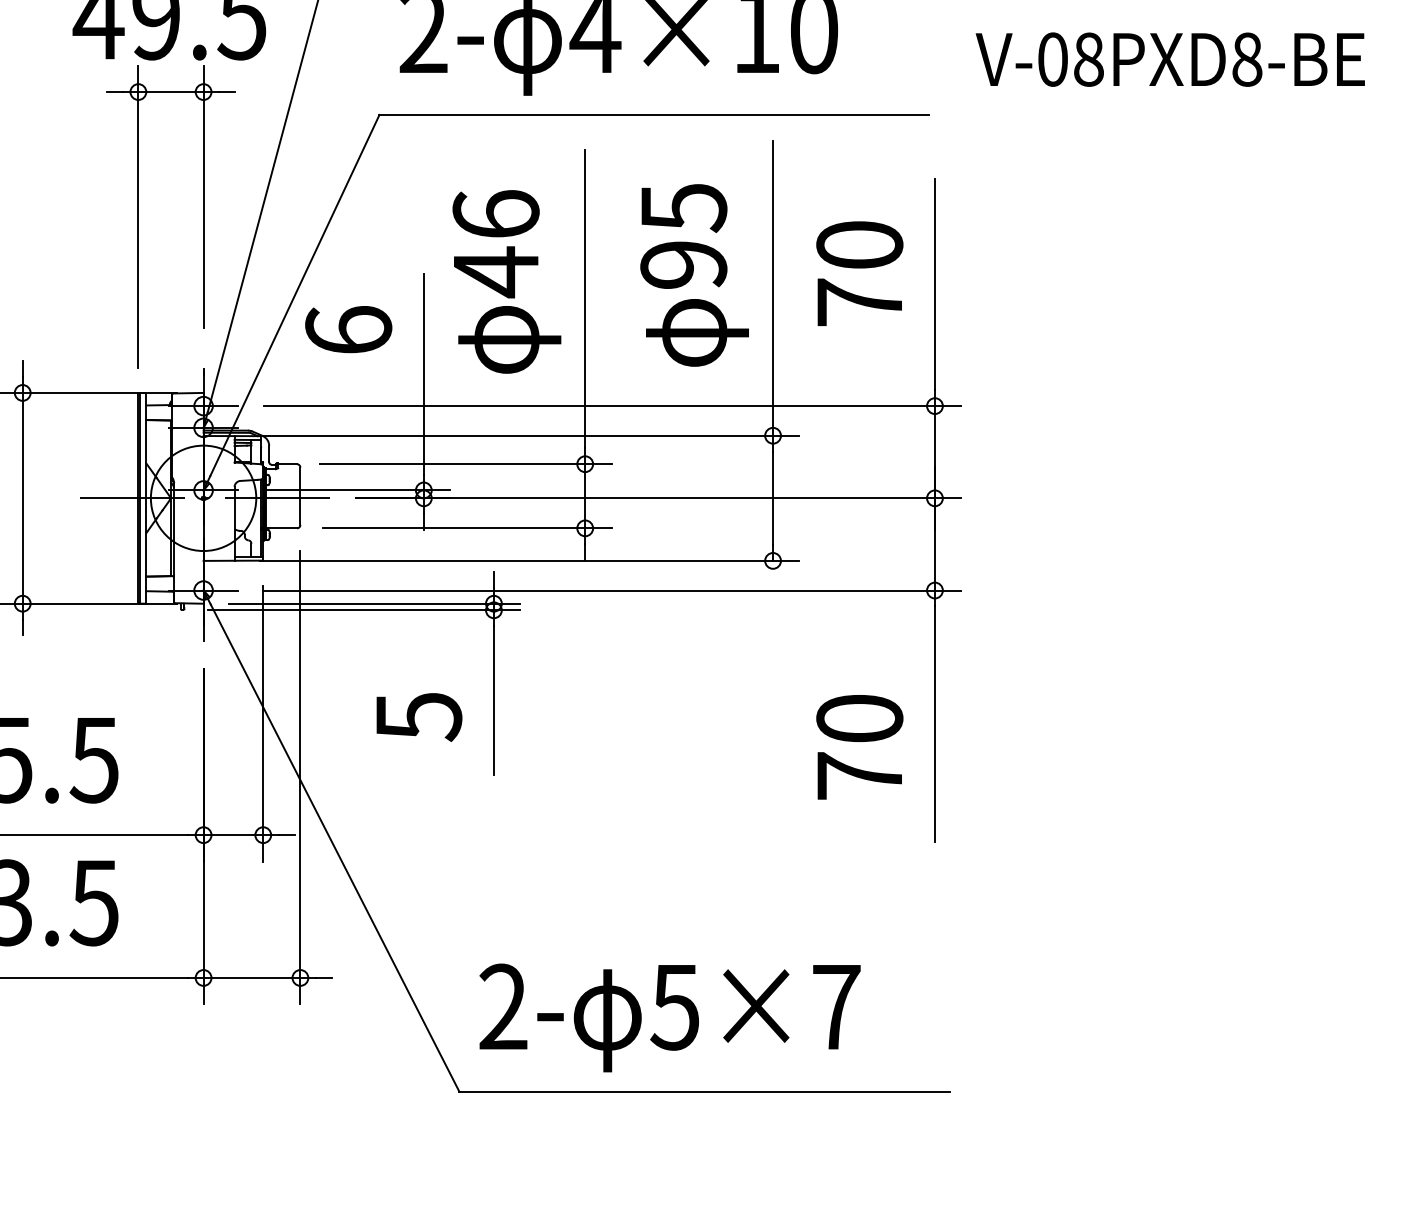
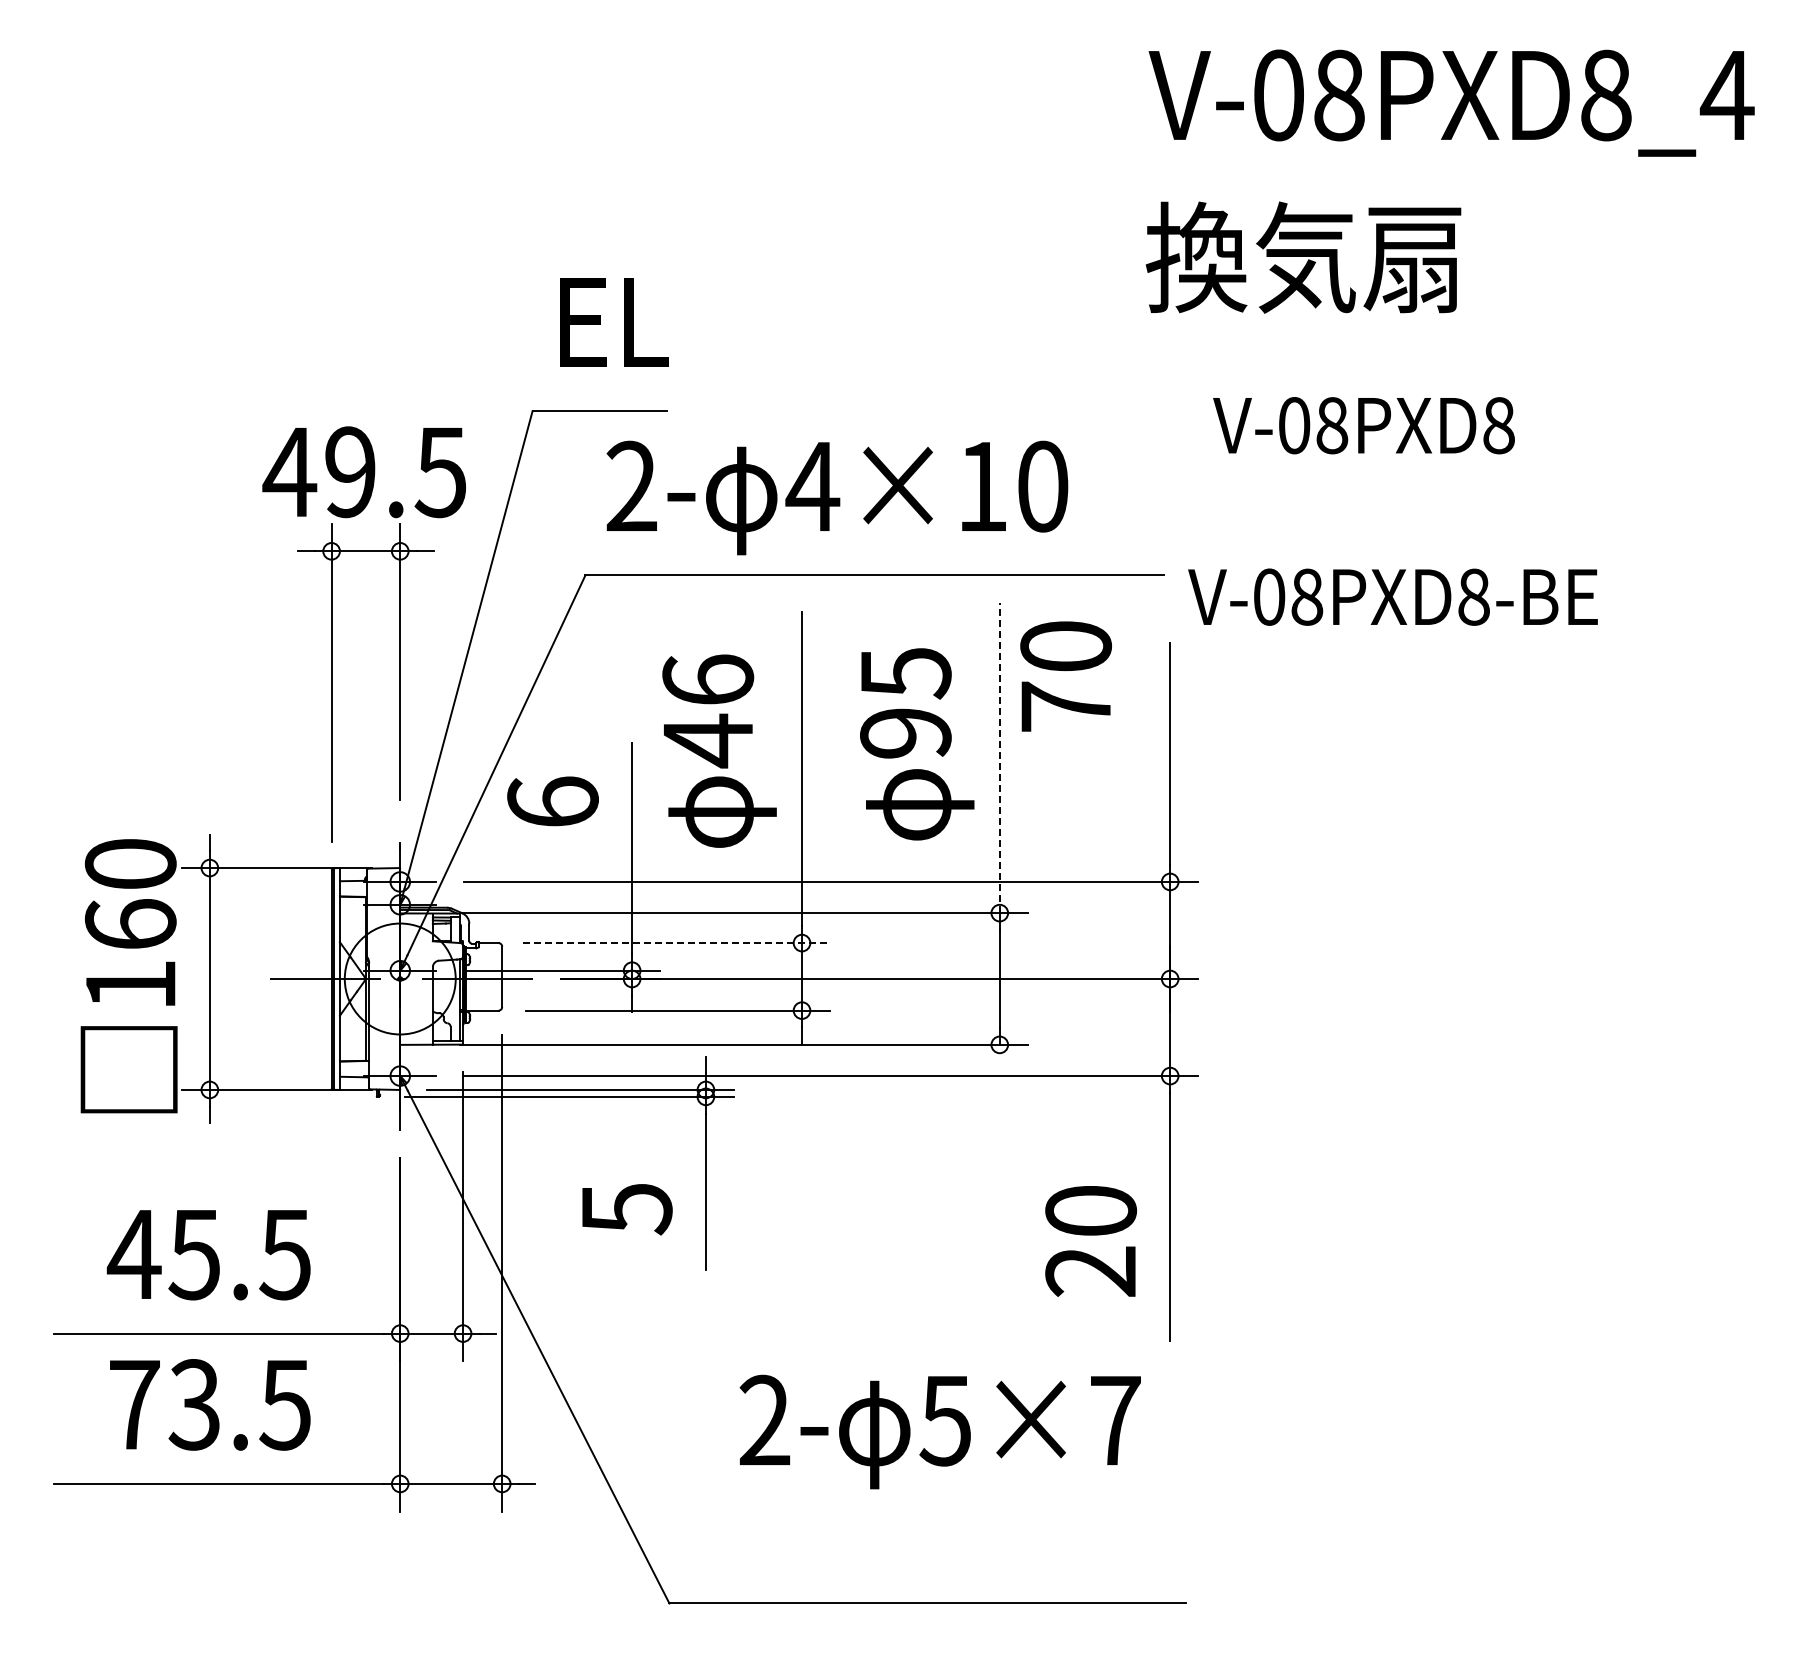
text: (1169, 58) -> (1392, 596), moved
text: (859, 273) -> (1065, 676), moved
line: (772, 288) -> (999, 758), solid -> dashed
line: (466, 464) -> (677, 943), solid -> dashed
text: (859, 776) -> (1090, 1271), 70 -> 20
text: (669, 1017) -> (939, 1431), moved

